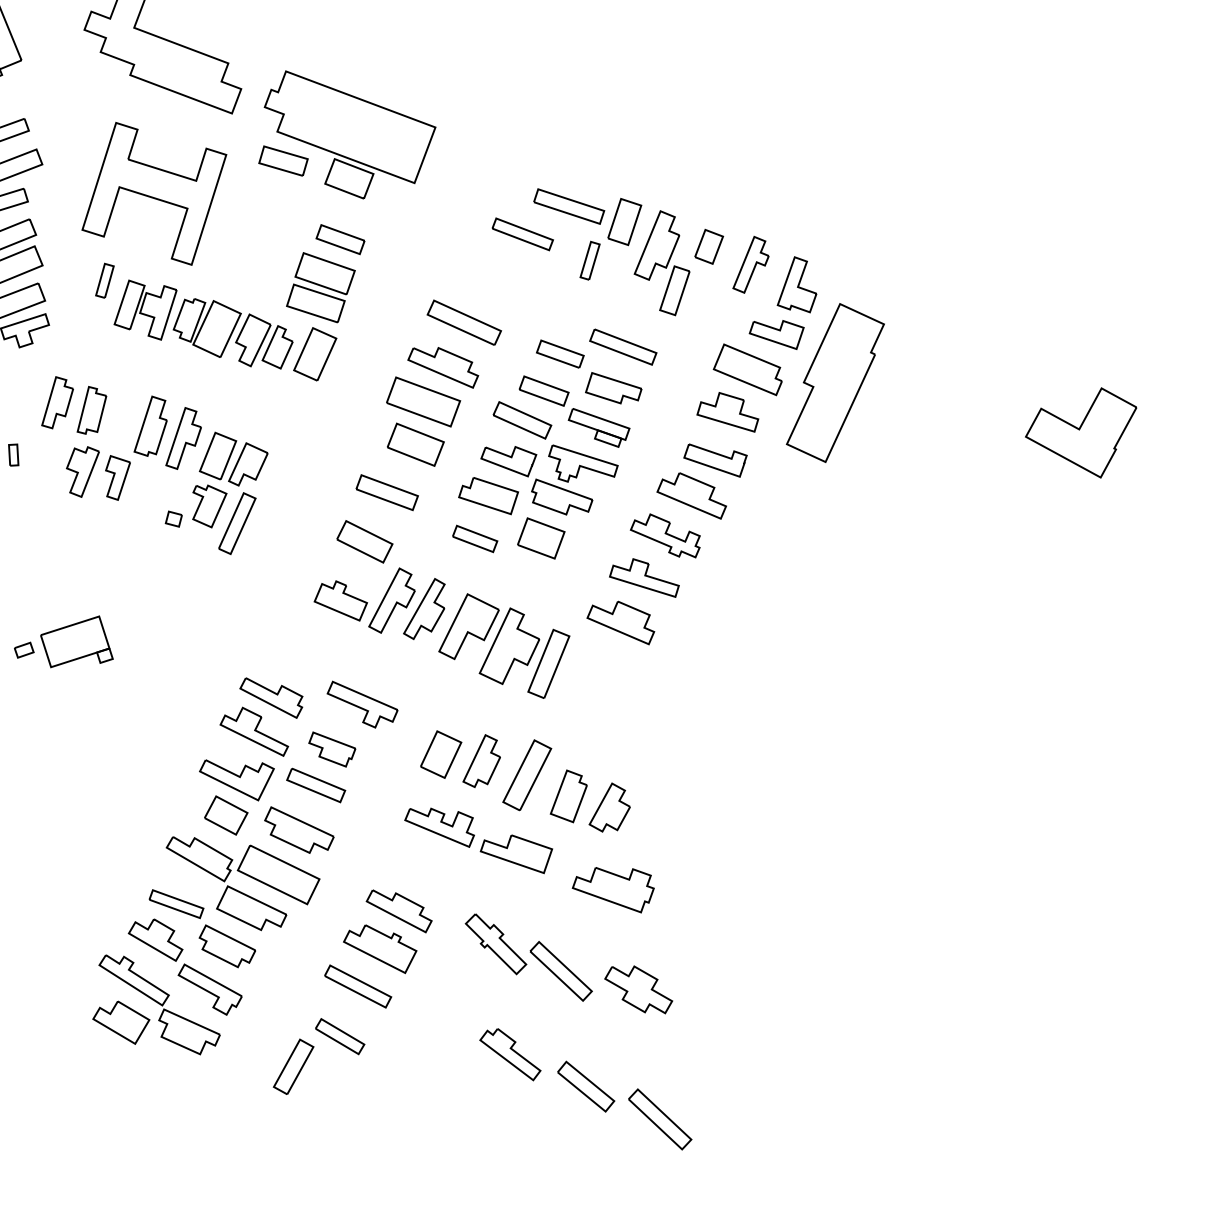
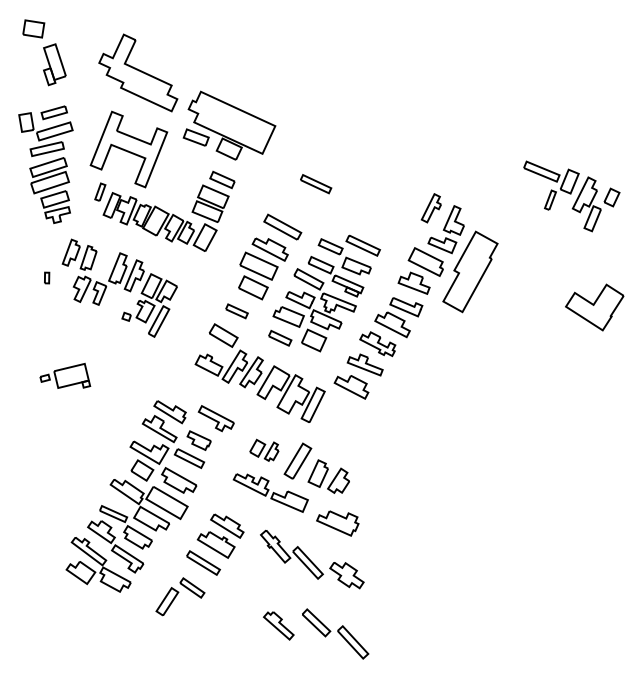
part: (630, 250) -> (571, 196), moved
part: (386, 493) -> (236, 311), size x0.7
part: (460, 759) -> (264, 450), size x0.7
part: (509, 1054) -> (278, 625), moved

